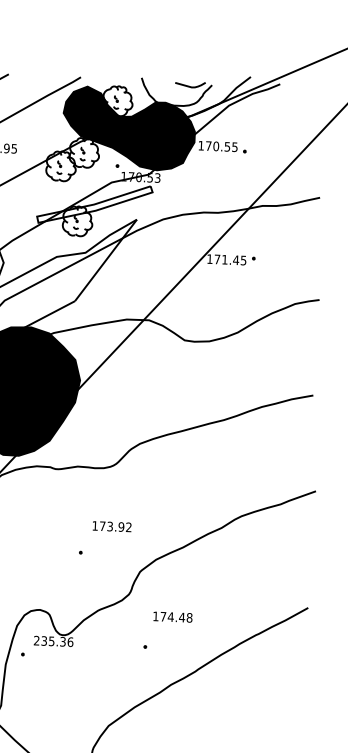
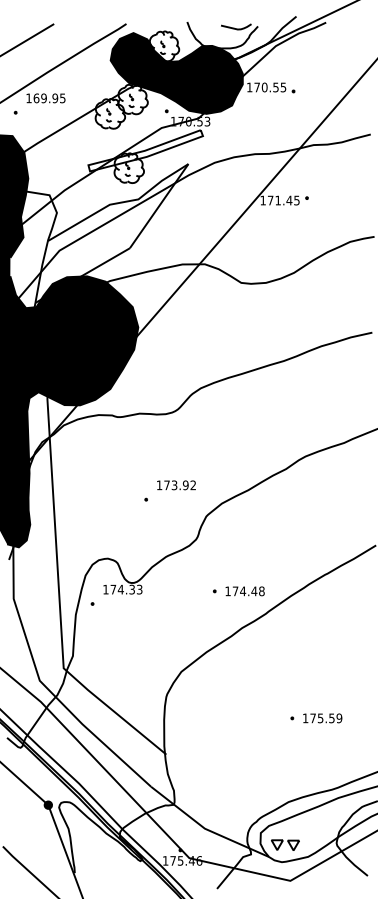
text: (112, 526) -> (176, 485), moved
text: (172, 617) -> (244, 591), moved
text: (53, 641) -> (122, 589), 235.36 -> 174.33

